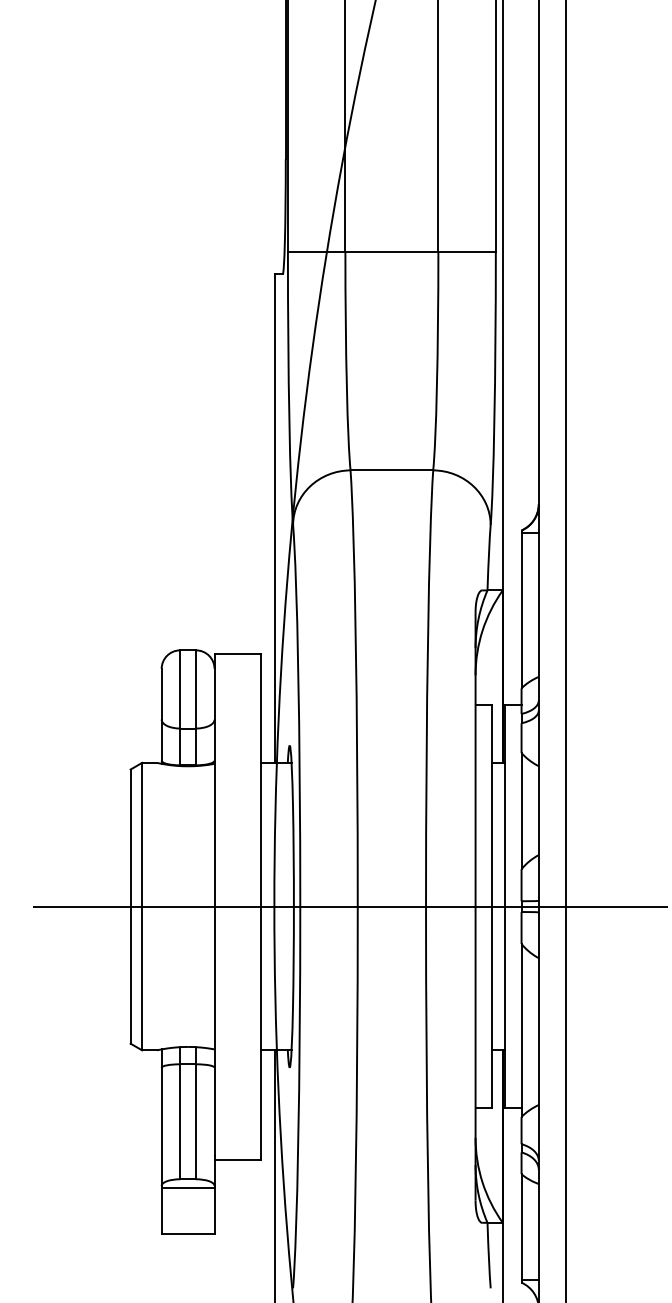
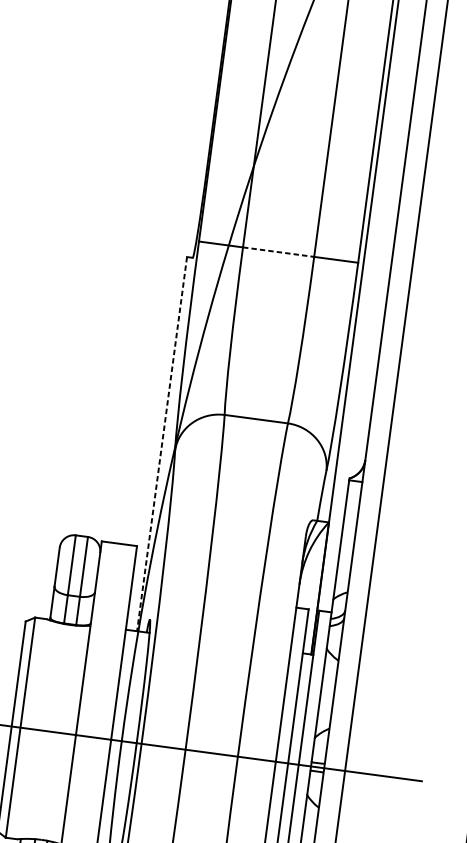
line: (392, 252) -> (279, 252), solid -> dashed
line: (275, 519) -> (162, 444), solid -> dashed

